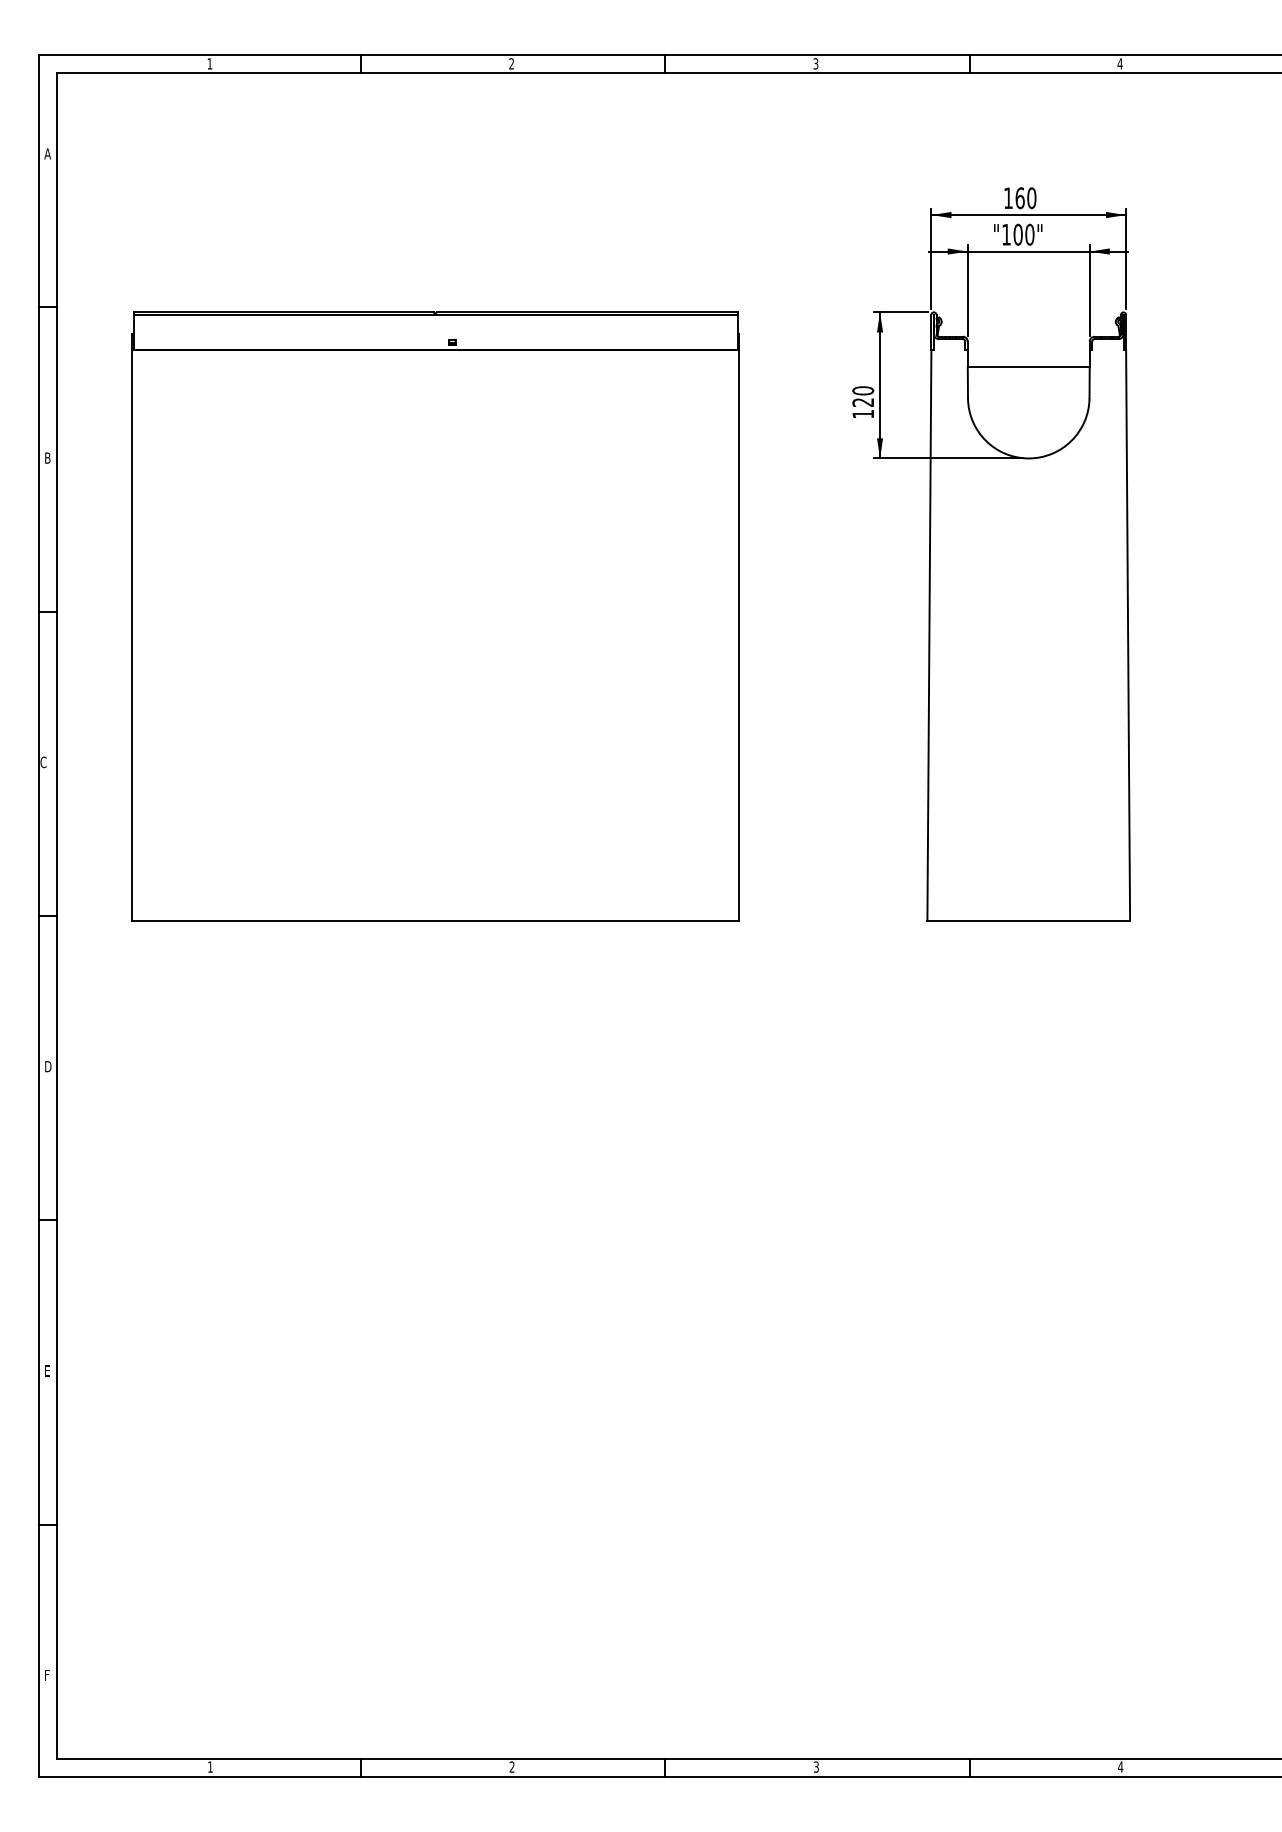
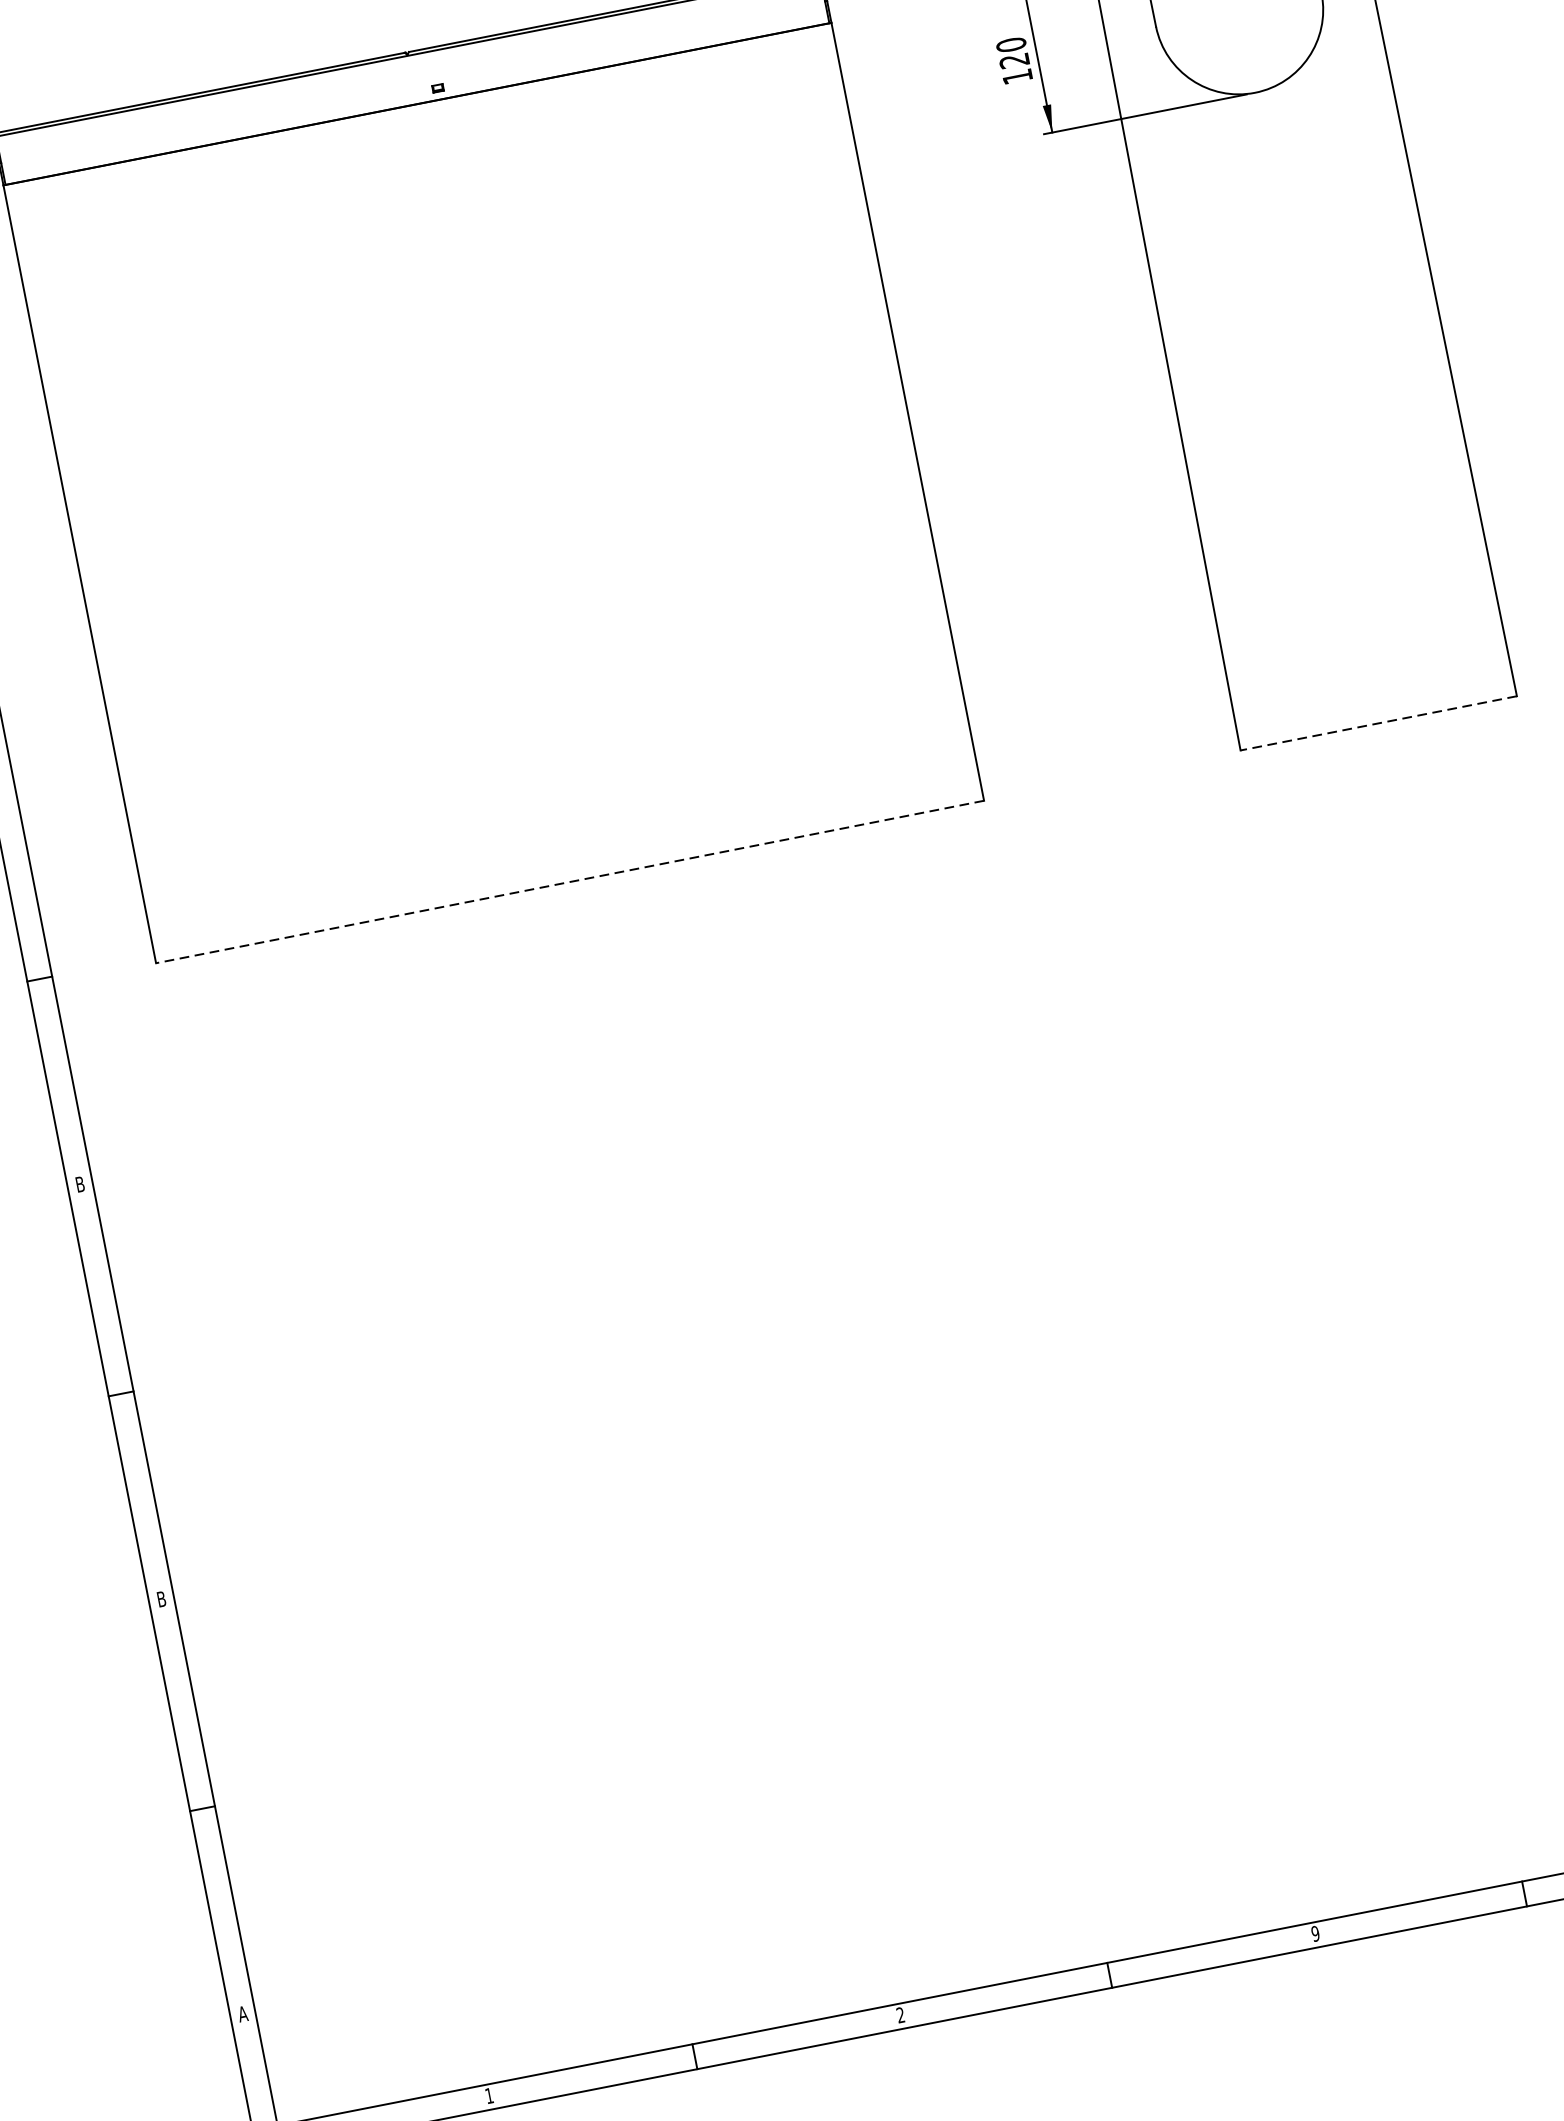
line: (435, 920) -> (569, 881), solid -> dashed
line: (1028, 920) -> (1378, 722), solid -> dashed
text: (48, 1066) -> (81, 1184), D -> B
text: (47, 1370) -> (161, 1598), E -> B
text: (47, 1674) -> (242, 2013), F -> A
text: (815, 1766) -> (1314, 1933), 3 -> 9

